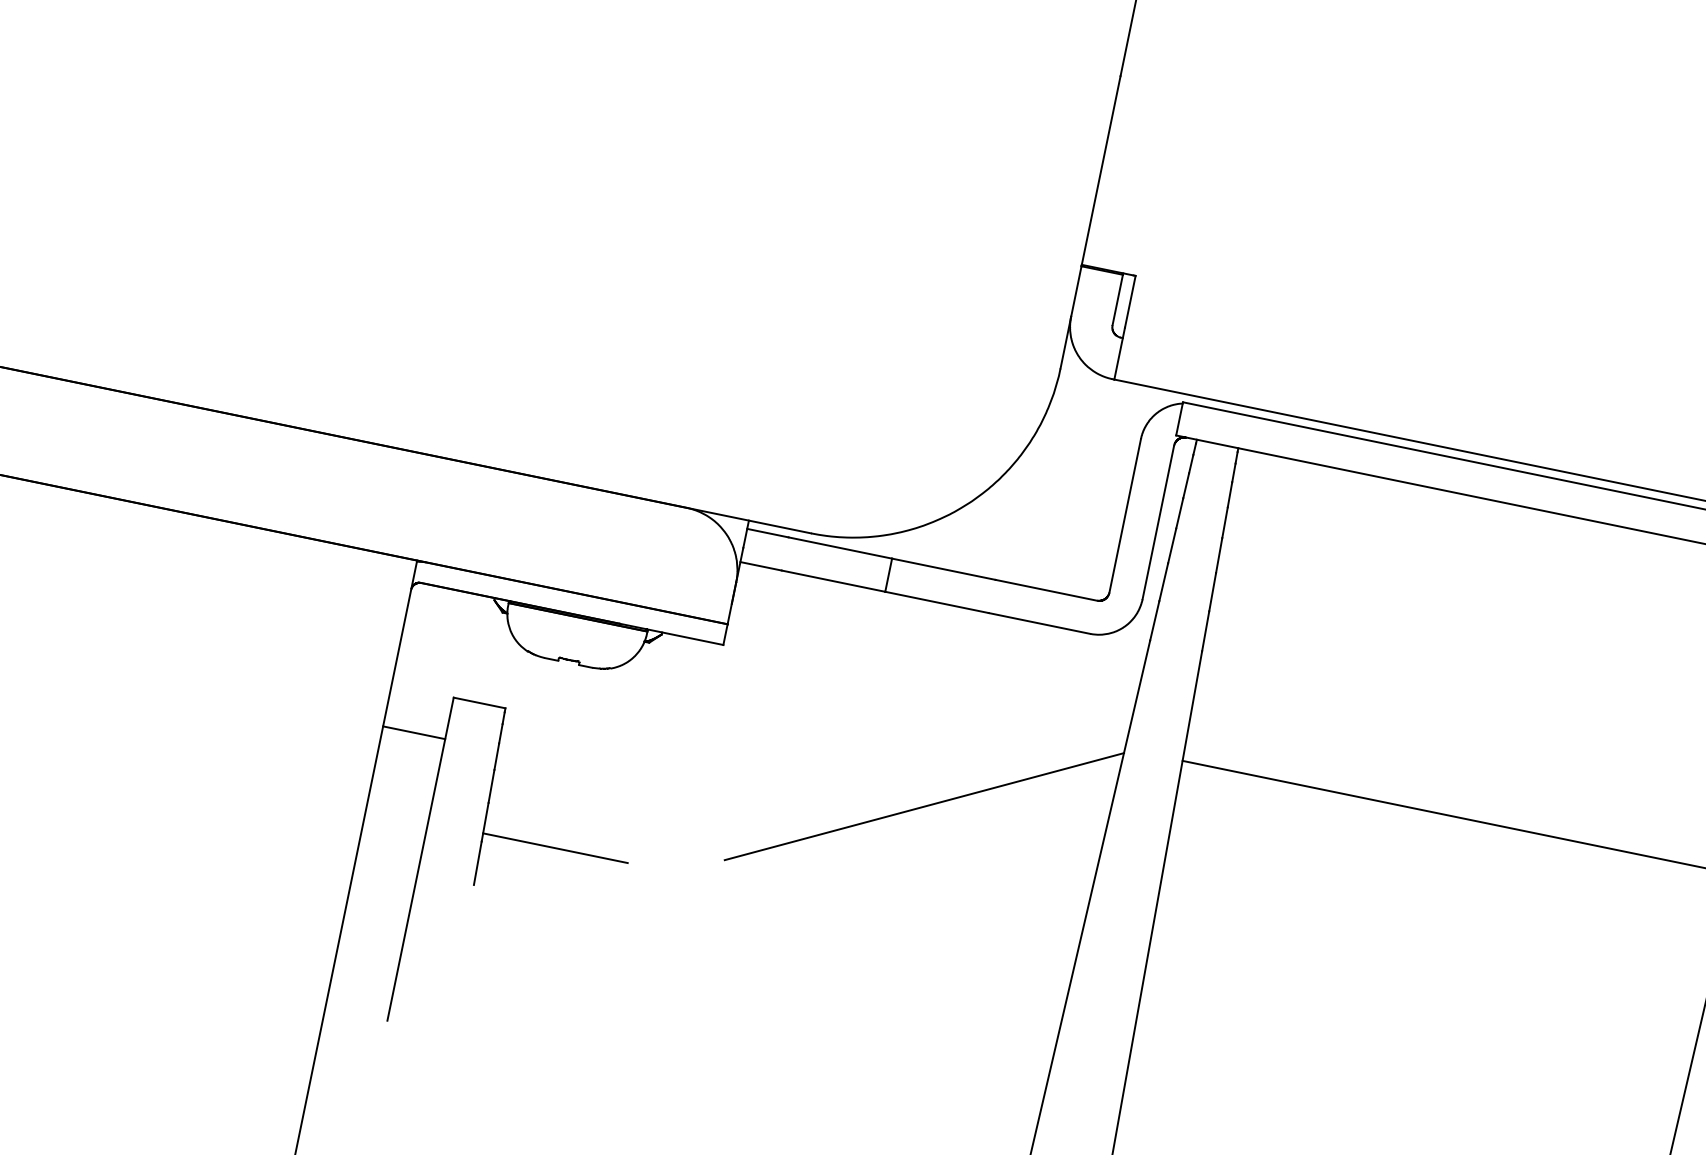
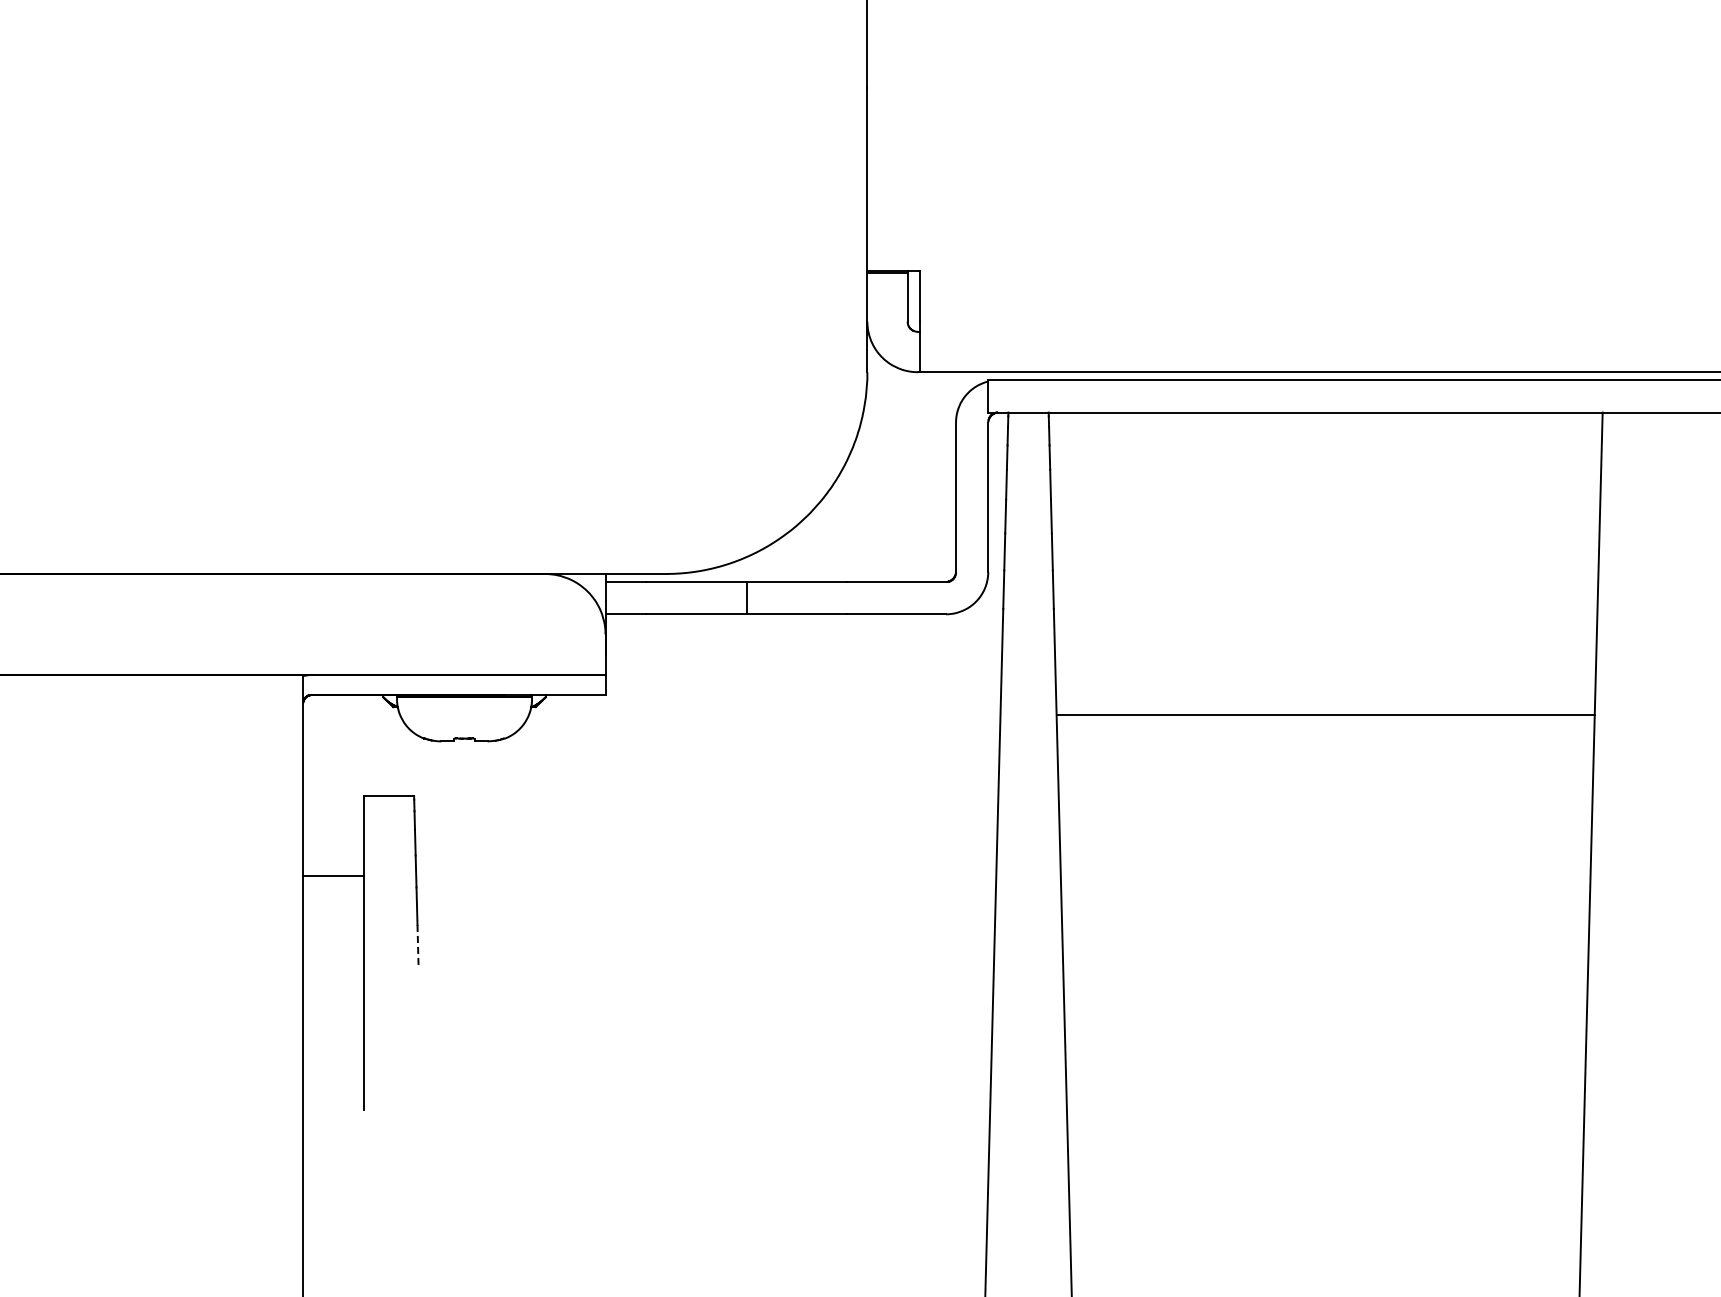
line: (414, 732) -> (333, 876), moved
line: (924, 806) -> (824, 807), removed
line: (555, 848) -> (487, 917), removed
line: (478, 863) -> (418, 946), solid -> dashed

